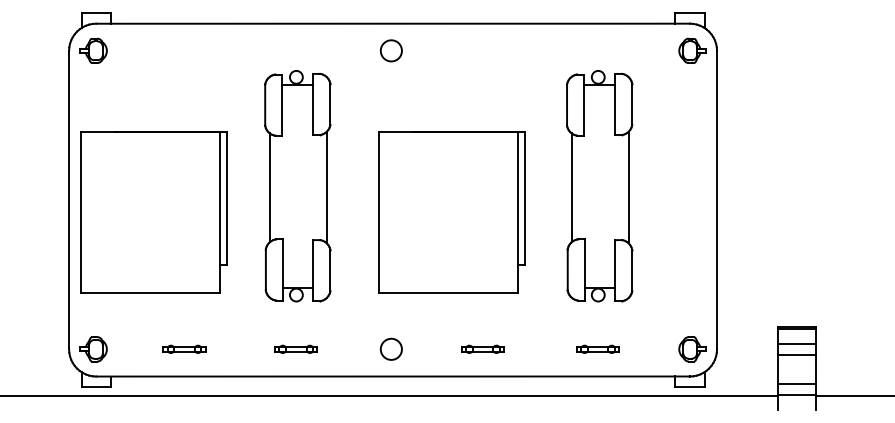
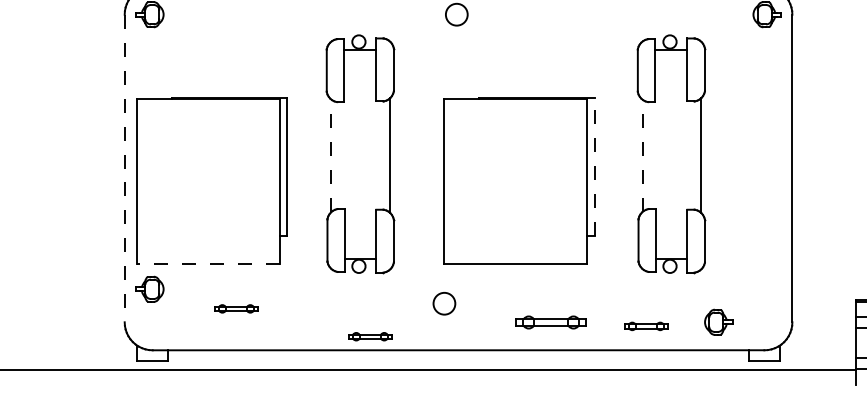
line: (269, 187) -> (331, 155), solid -> dashed
line: (571, 187) -> (642, 155), solid -> dashed
line: (525, 198) -> (595, 166), solid -> dashed
line: (69, 200) -> (125, 168), solid -> dashed
line: (149, 292) -> (207, 263), solid -> dashed
part: (184, 348) -> (236, 308), moved
part: (295, 348) -> (369, 335), moved
circle: (390, 348) -> (443, 302), moved
part: (482, 348) -> (550, 321), size x1.6
part: (597, 348) -> (645, 325), moved
part: (93, 349) -> (149, 289), moved
part: (692, 349) -> (718, 322), moved

